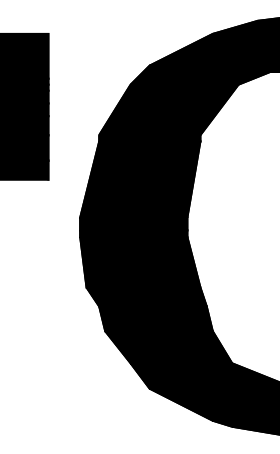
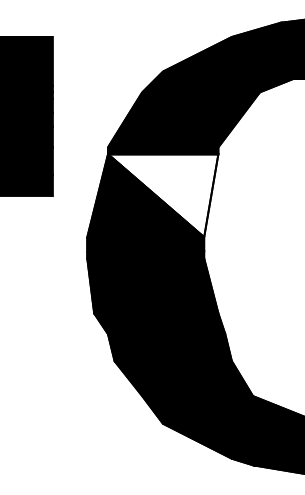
fill: (149, 179) -> (162, 195), removed

